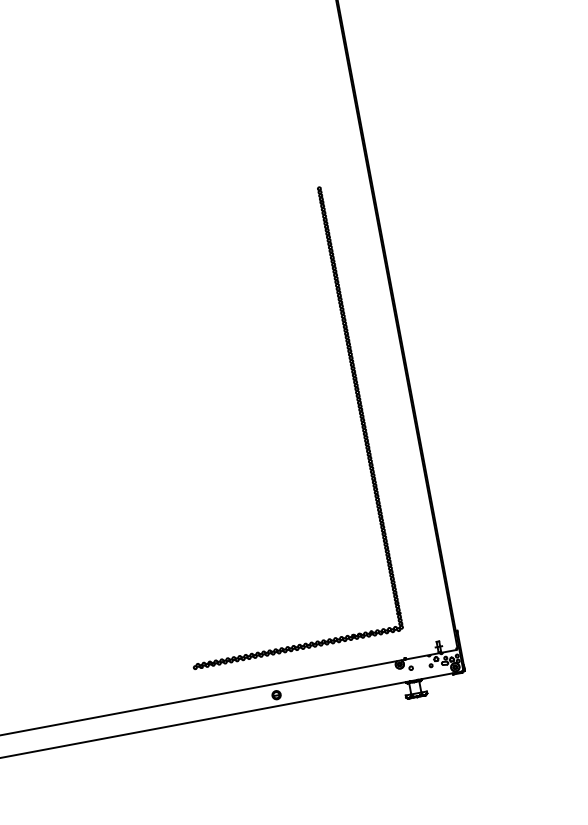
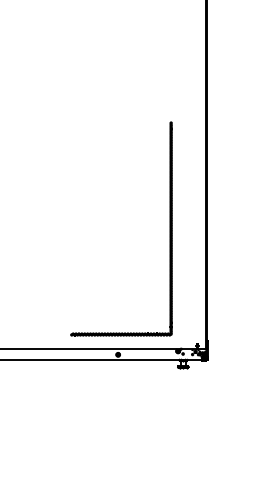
part: (356, 408) -> (169, 228), moved

